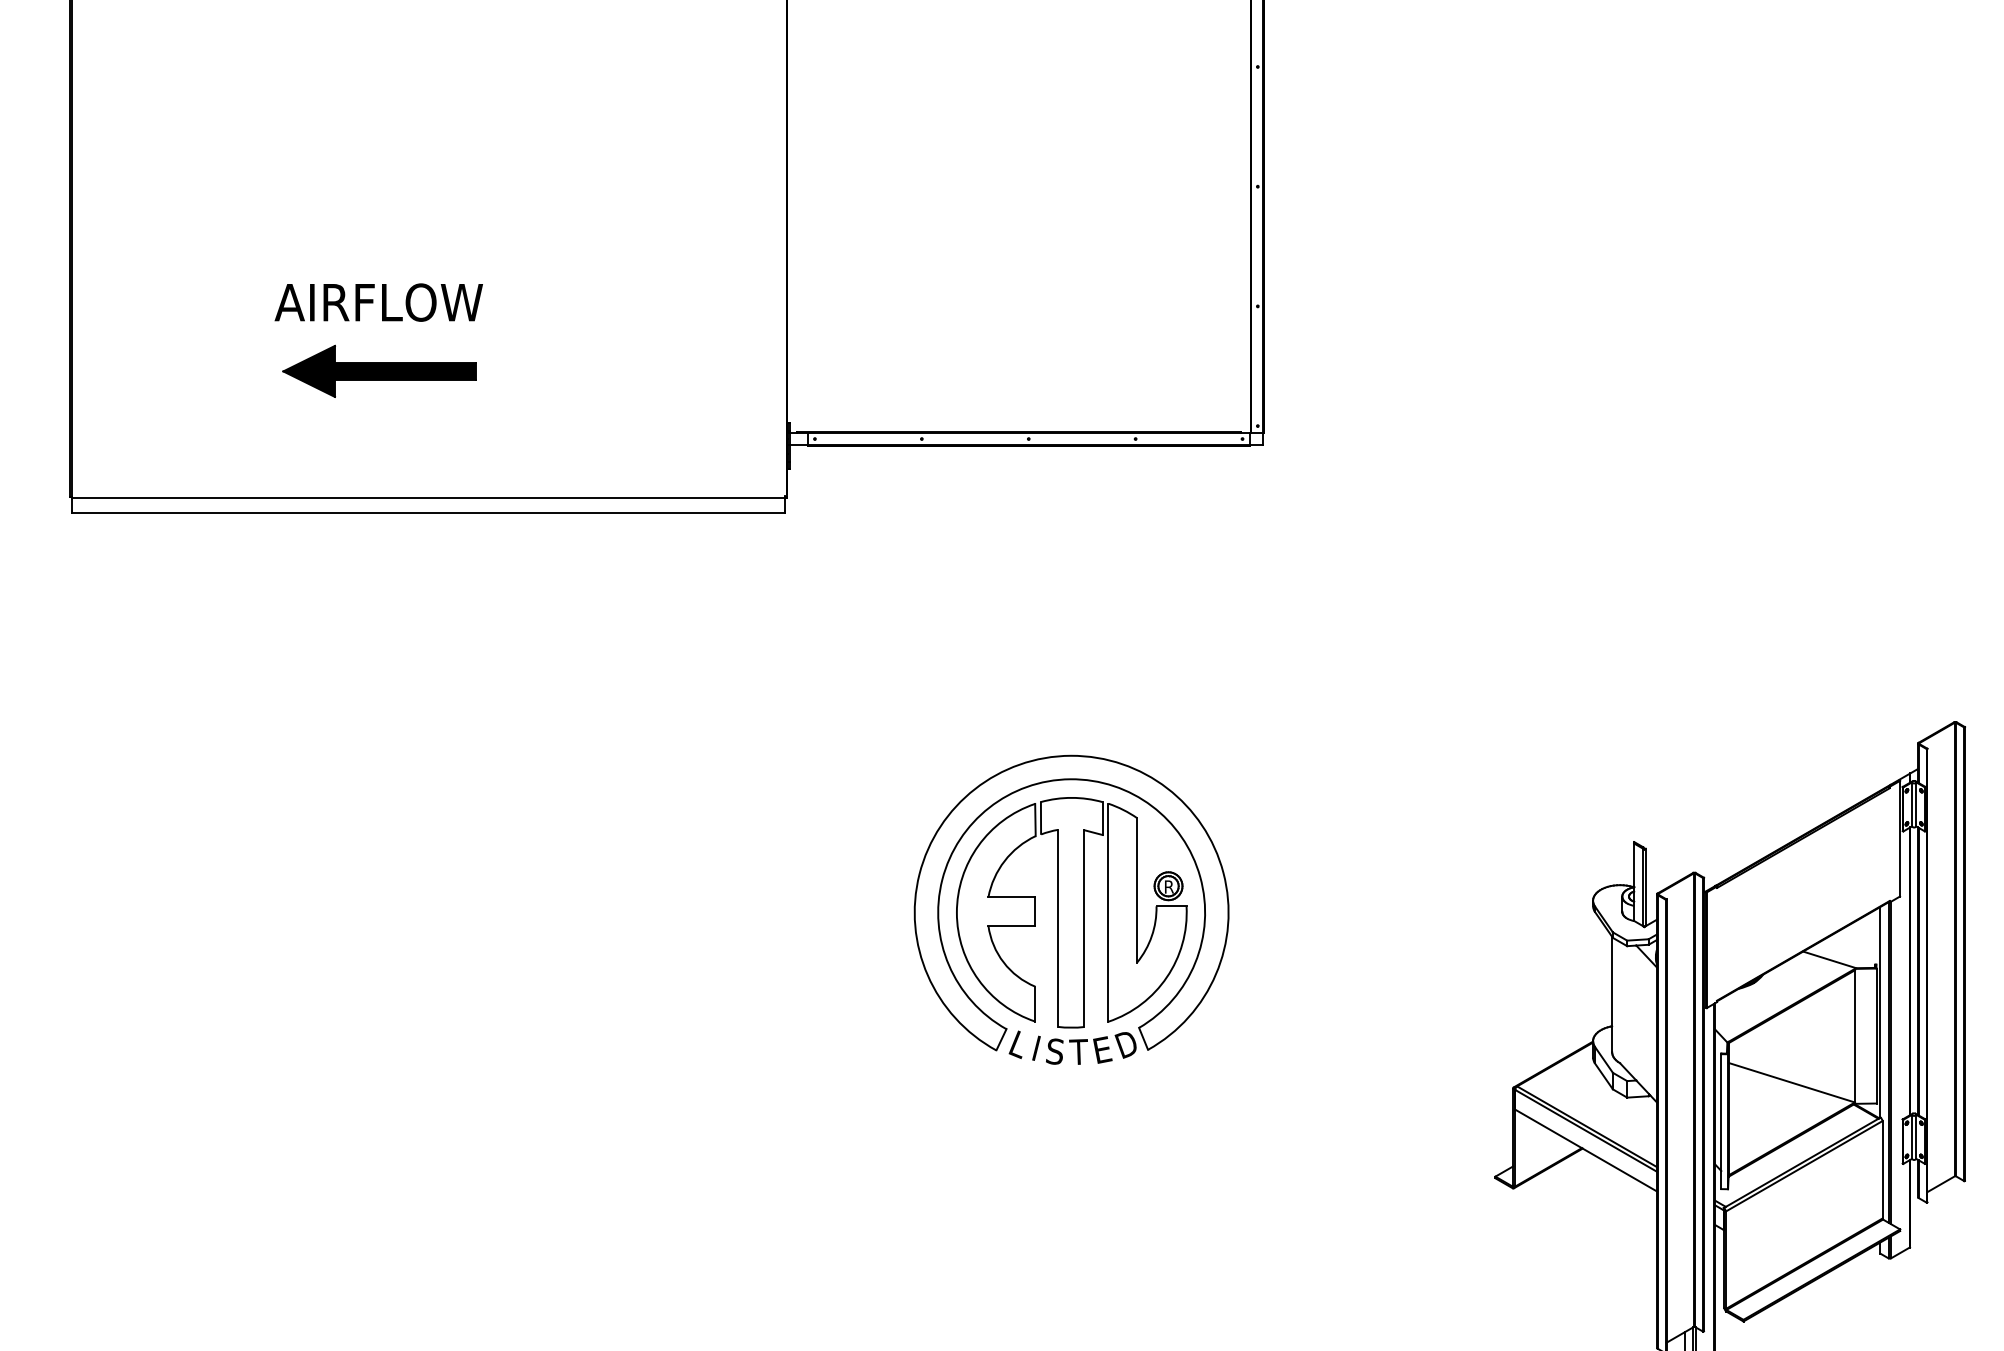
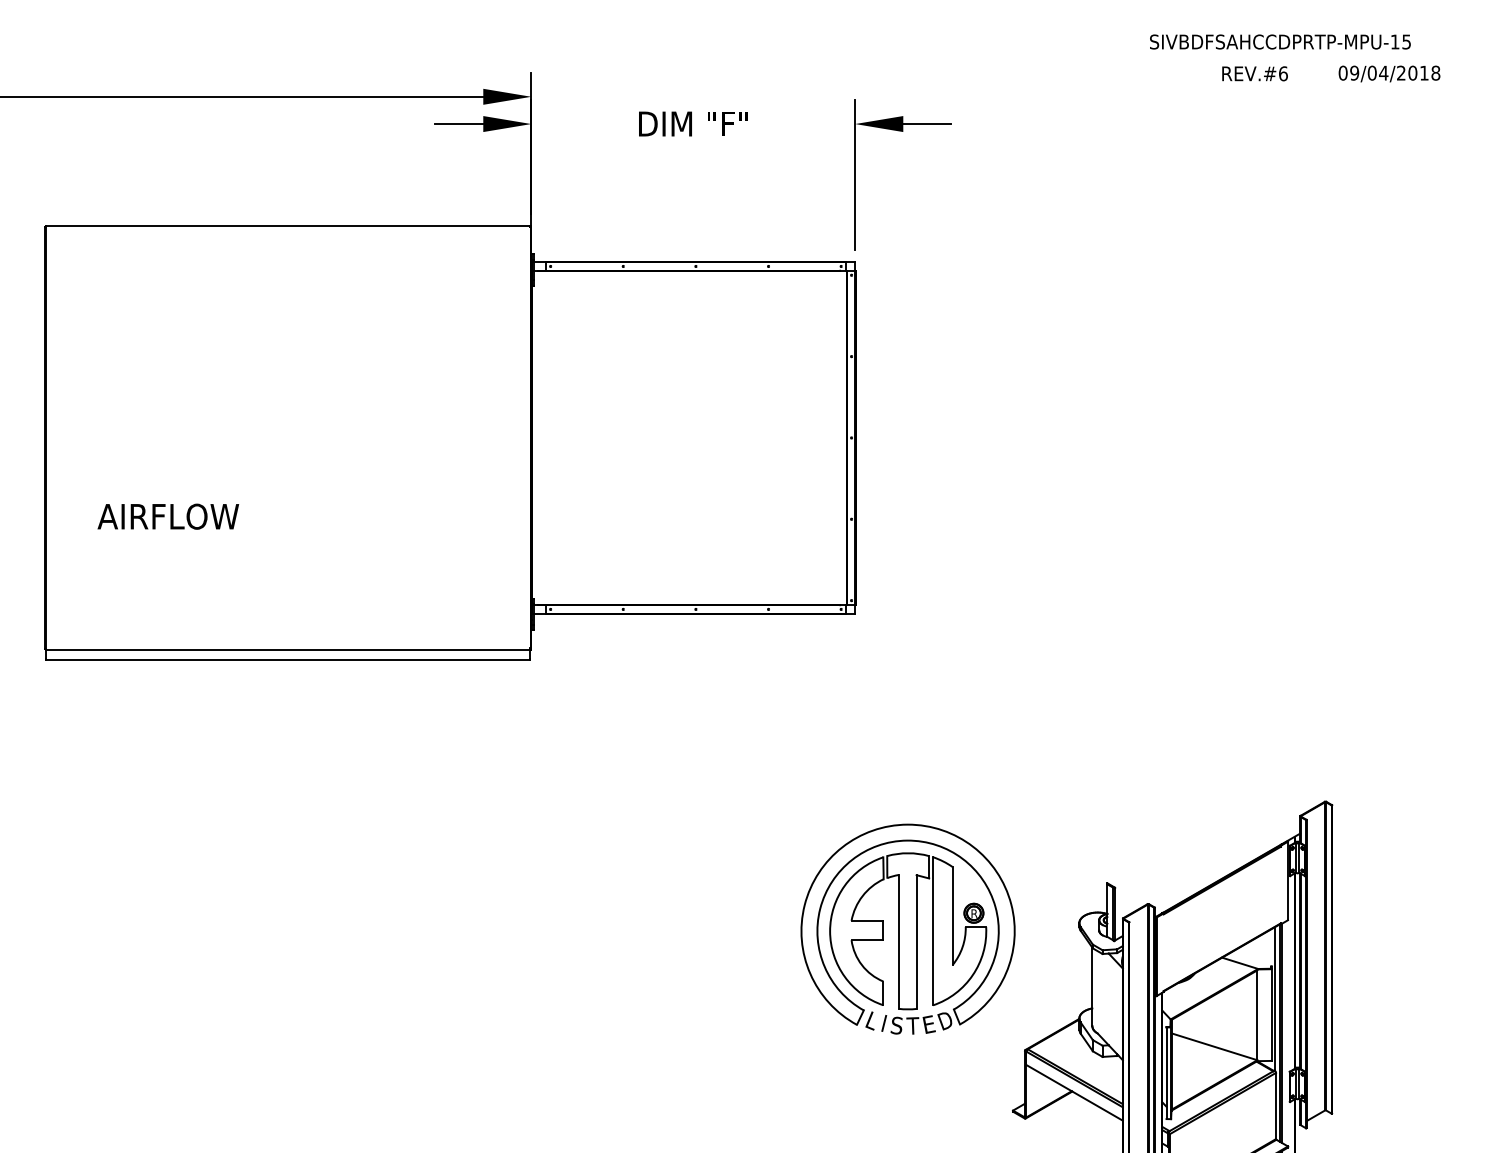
text: (379, 302) -> (168, 516), moved
part: (379, 371) -> (254, 563), removed
part: (1070, 908) -> (907, 928), moved

